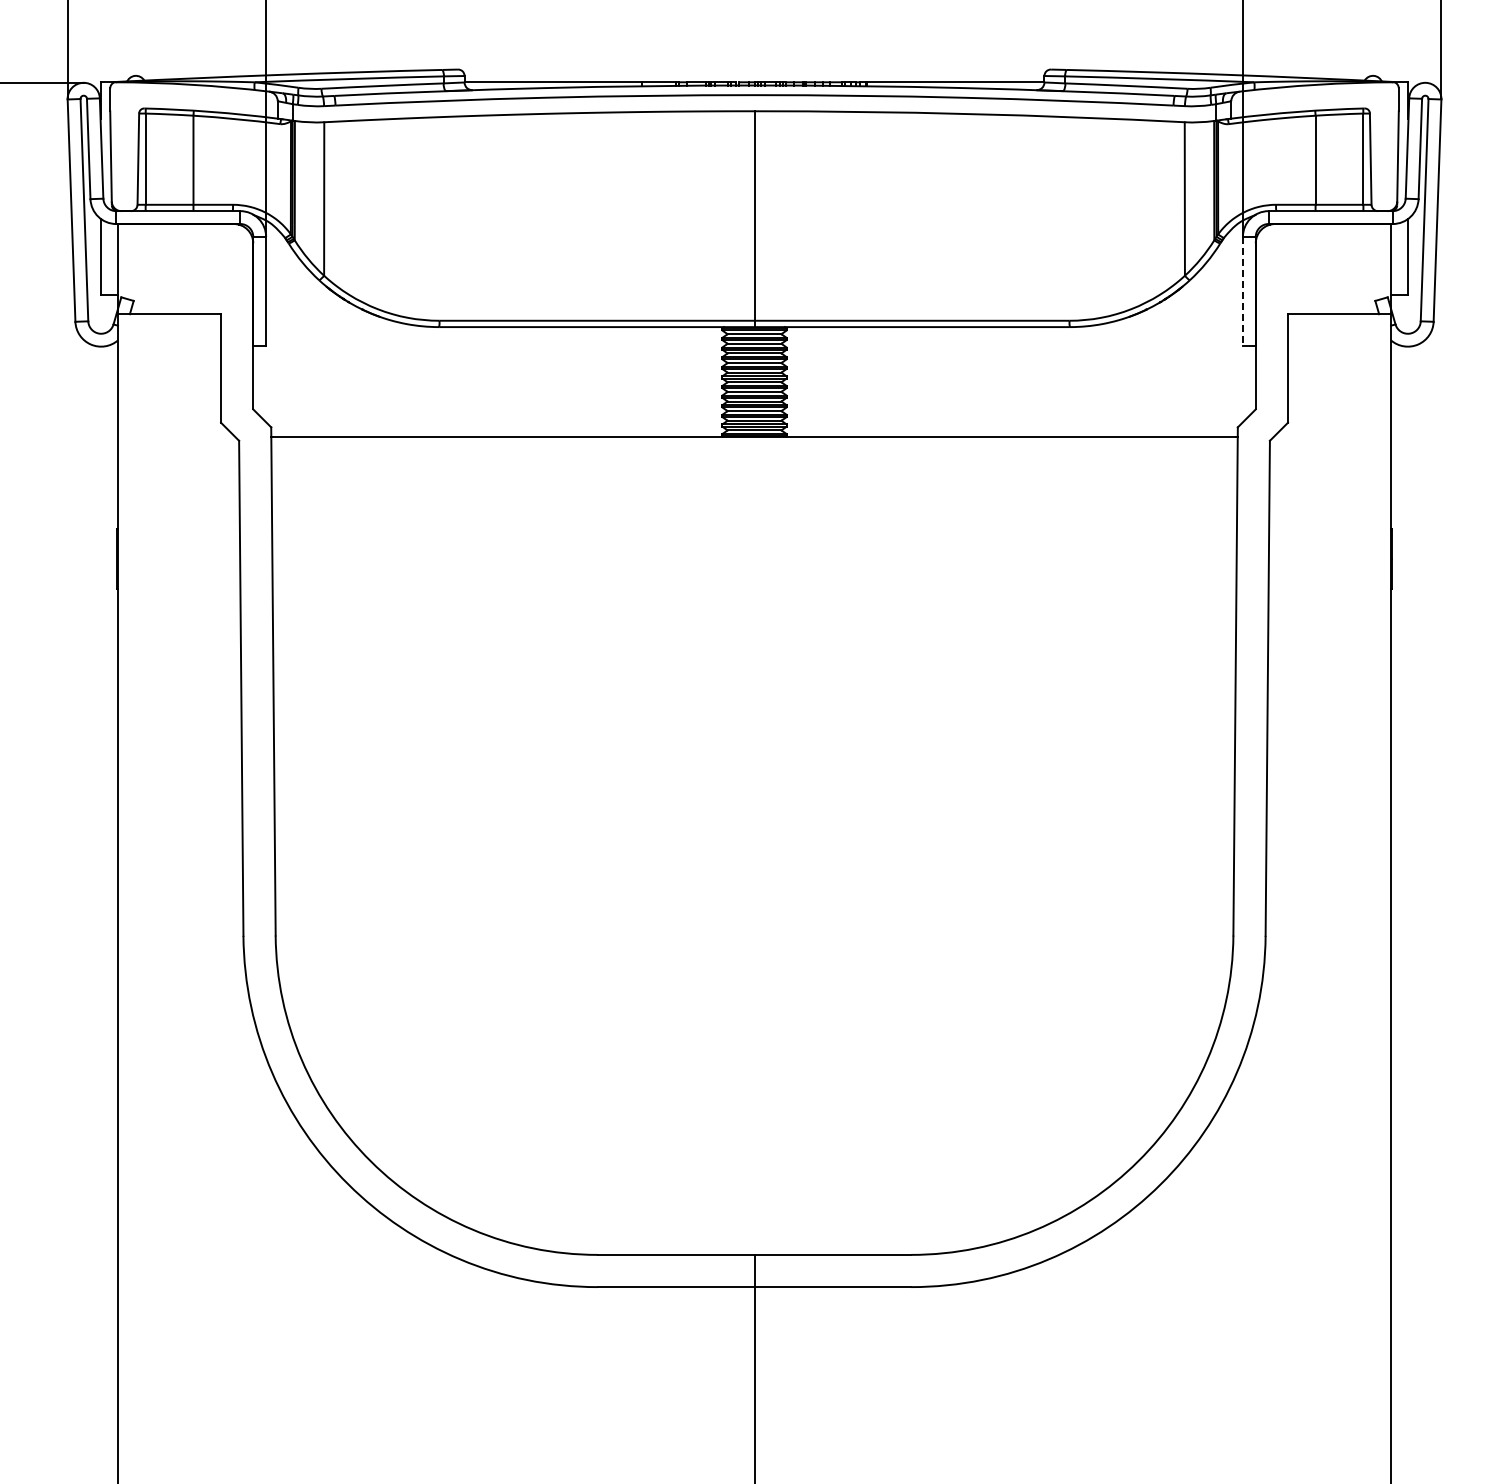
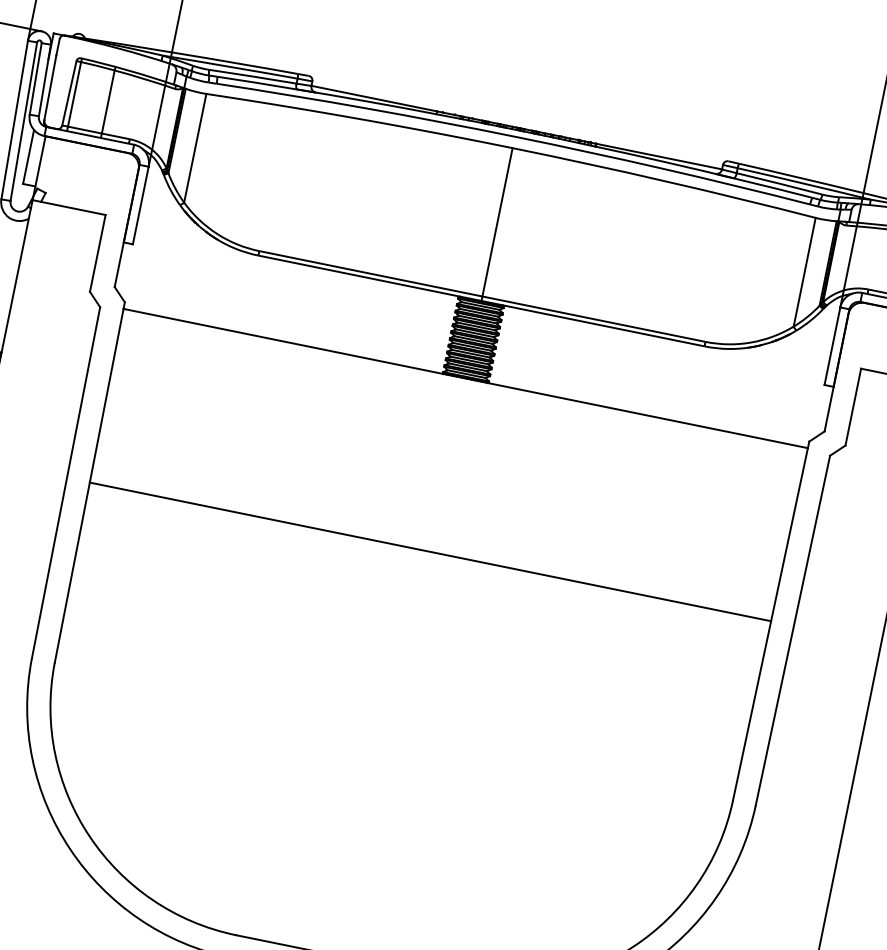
line: (1242, 291) -> (832, 346), dashed -> solid
line: (754, 681) -> (430, 551), added

